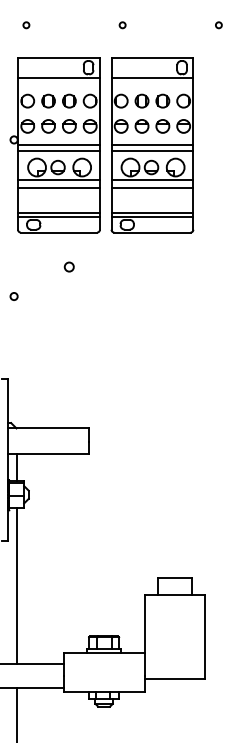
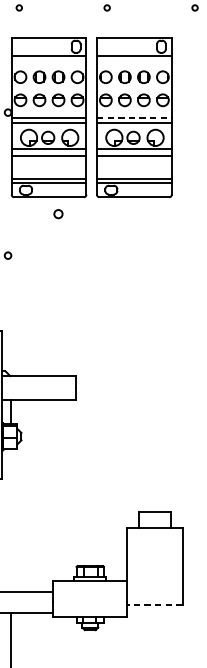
line: (152, 145) -> (134, 117), solid -> dashed
circle: (68, 266) -> (57, 213), moved
line: (16, 586) -> (10, 520), removed
line: (174, 678) -> (154, 604), solid -> dashed

